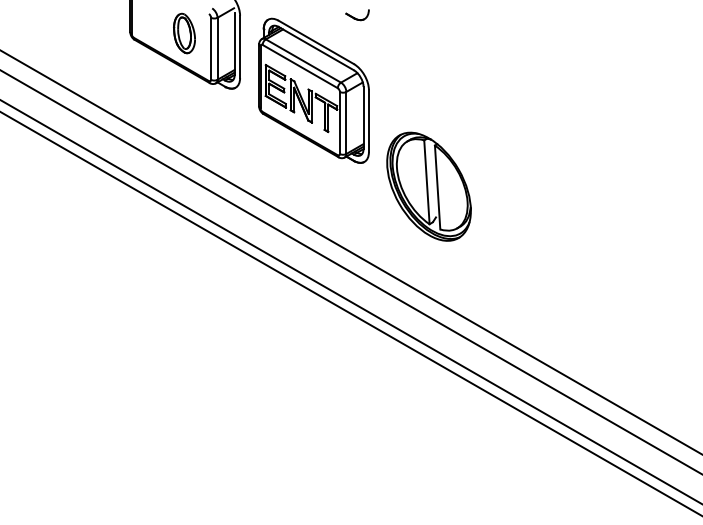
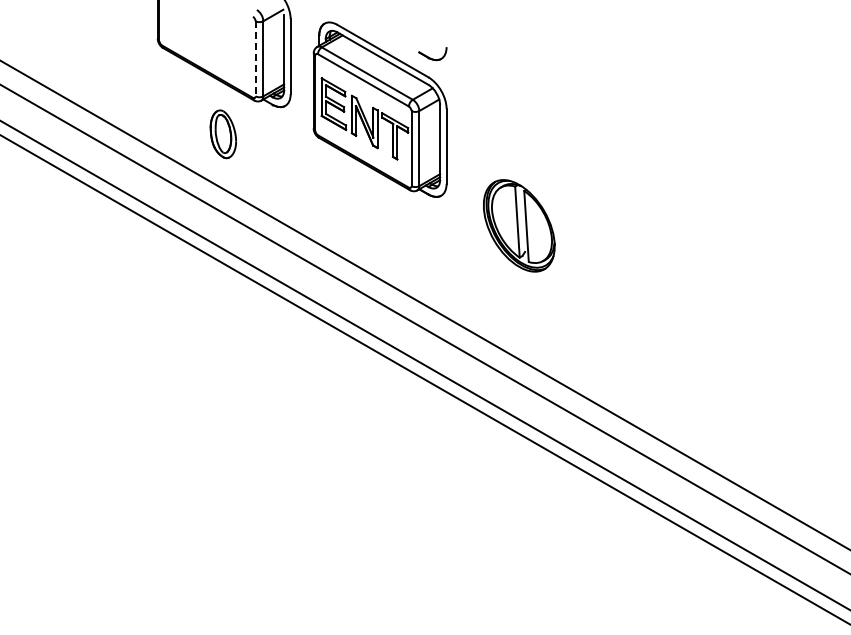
part: (357, 15) -> (432, 54), moved
part: (183, 33) -> (222, 134), moved
line: (211, 48) -> (255, 58), solid -> dashed
part: (428, 186) -> (518, 225), size x0.7

